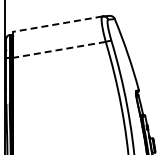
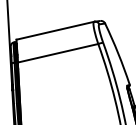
line: (57, 24) -> (54, 31), dashed -> solid
line: (59, 49) -> (57, 52), dashed -> solid

